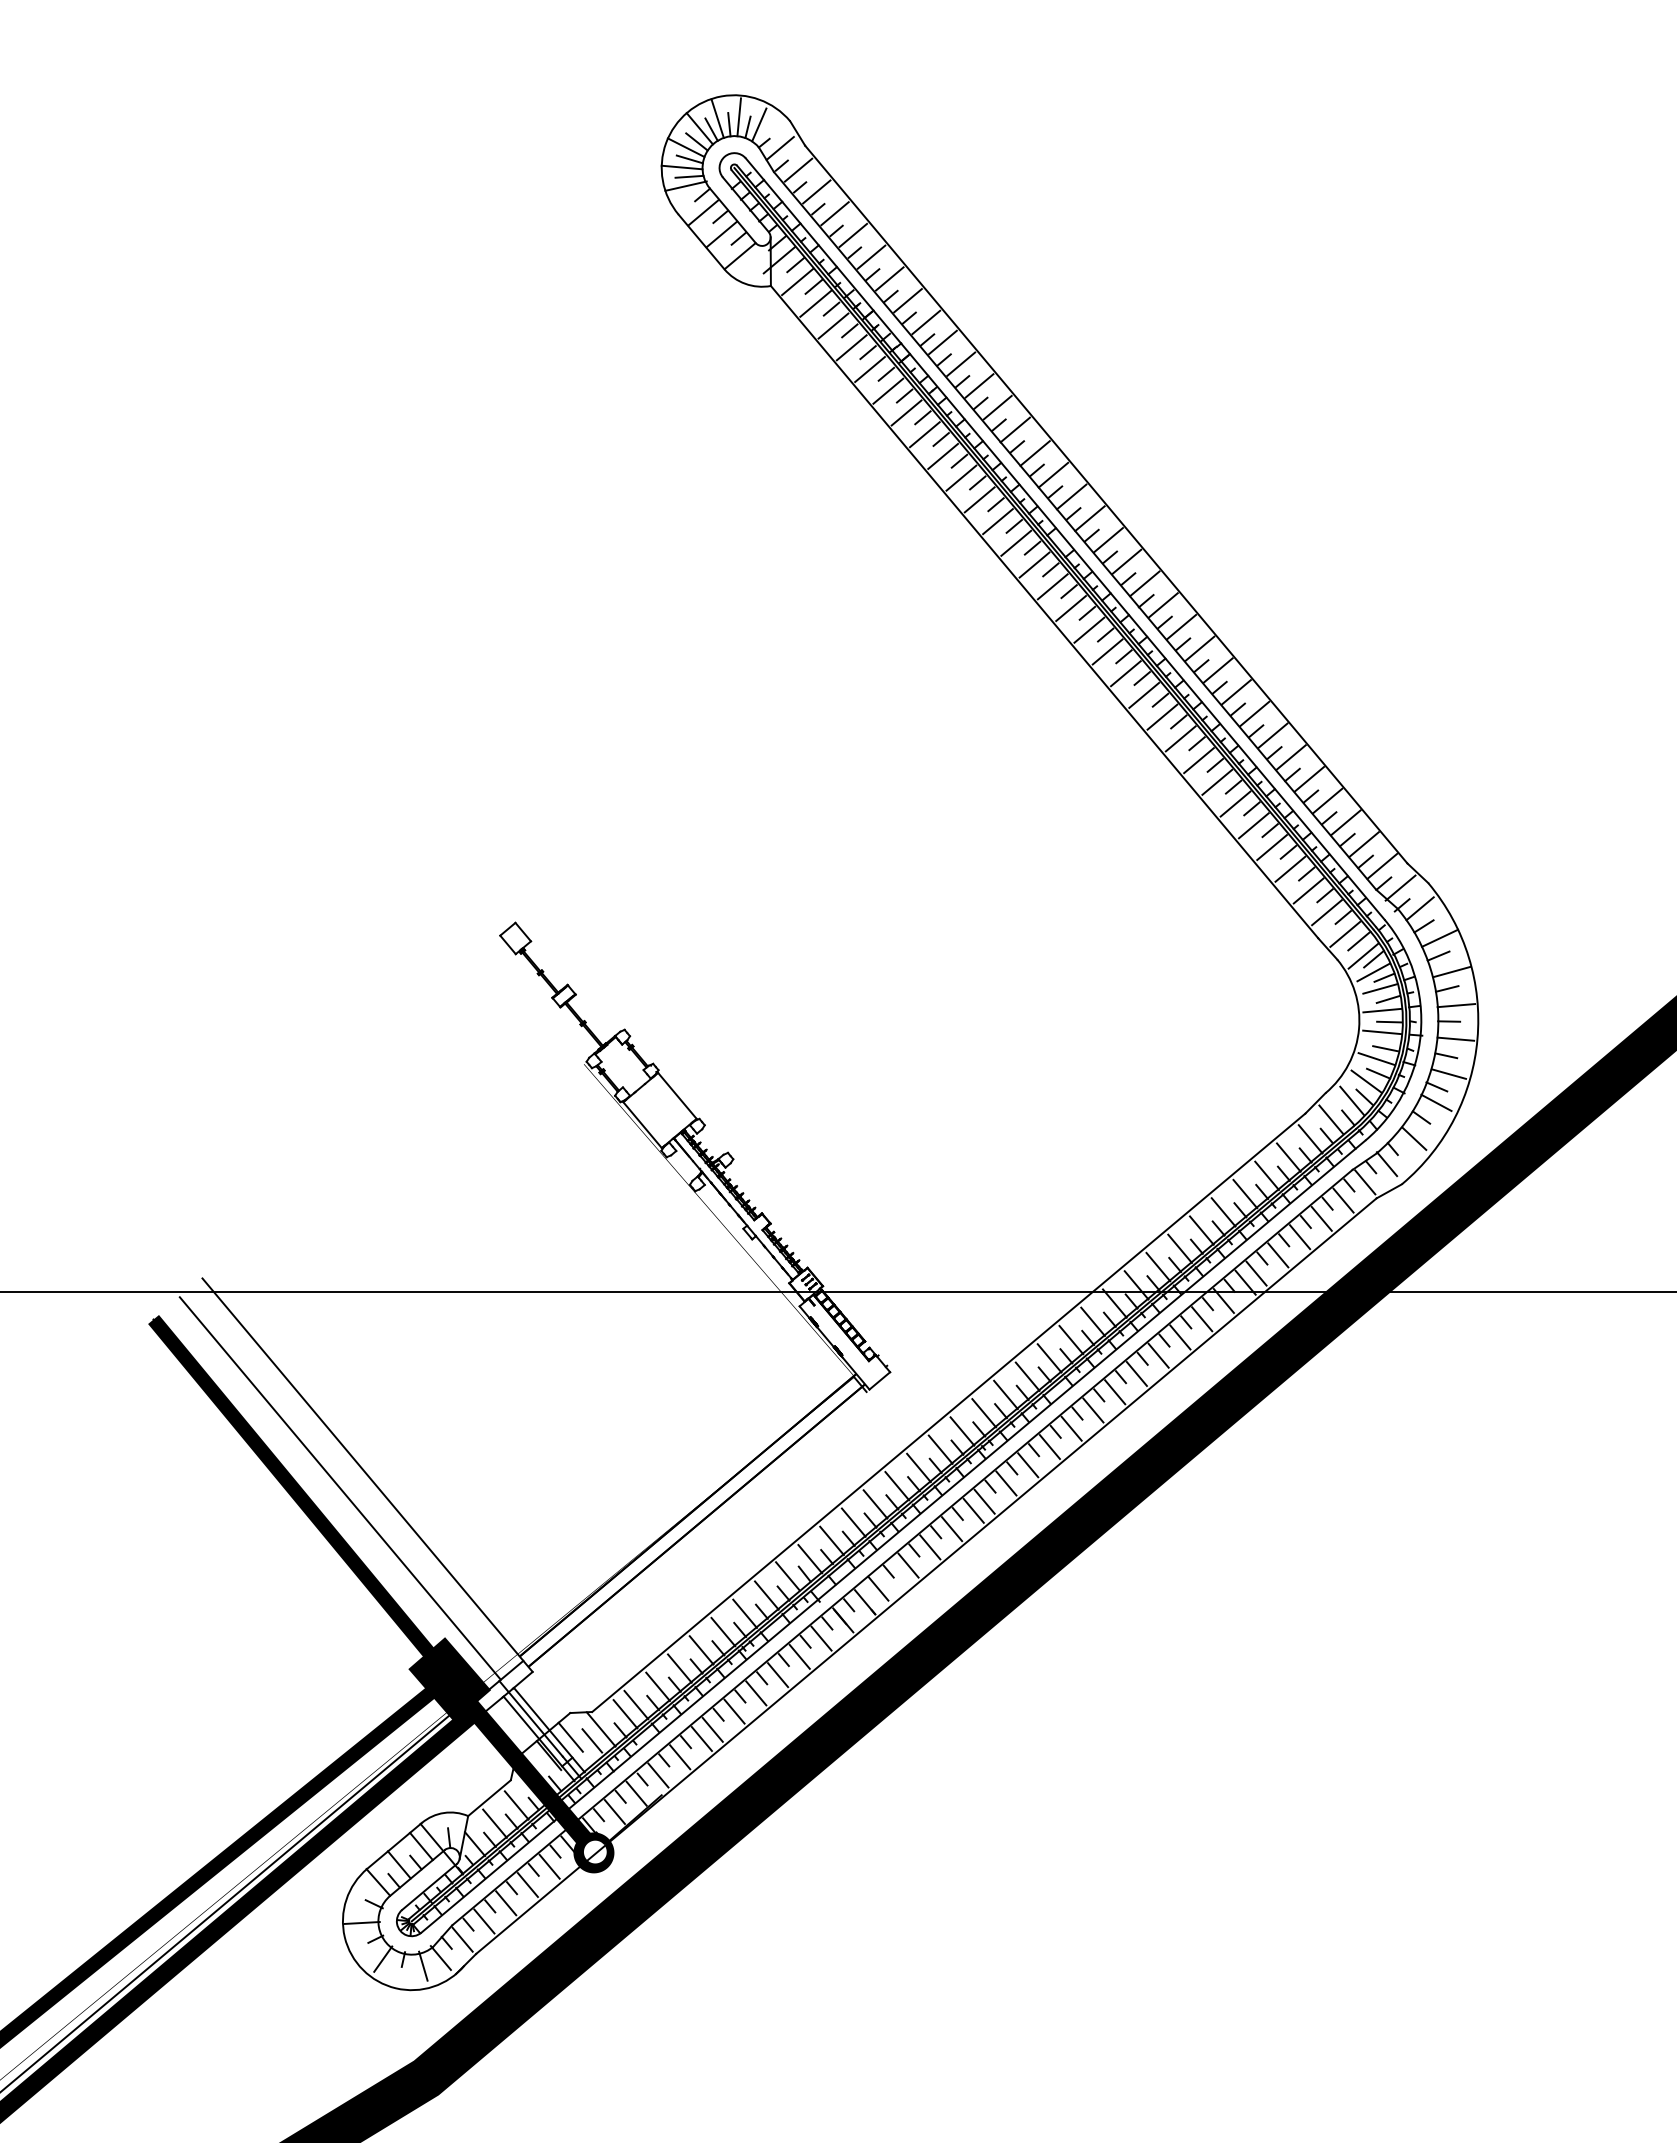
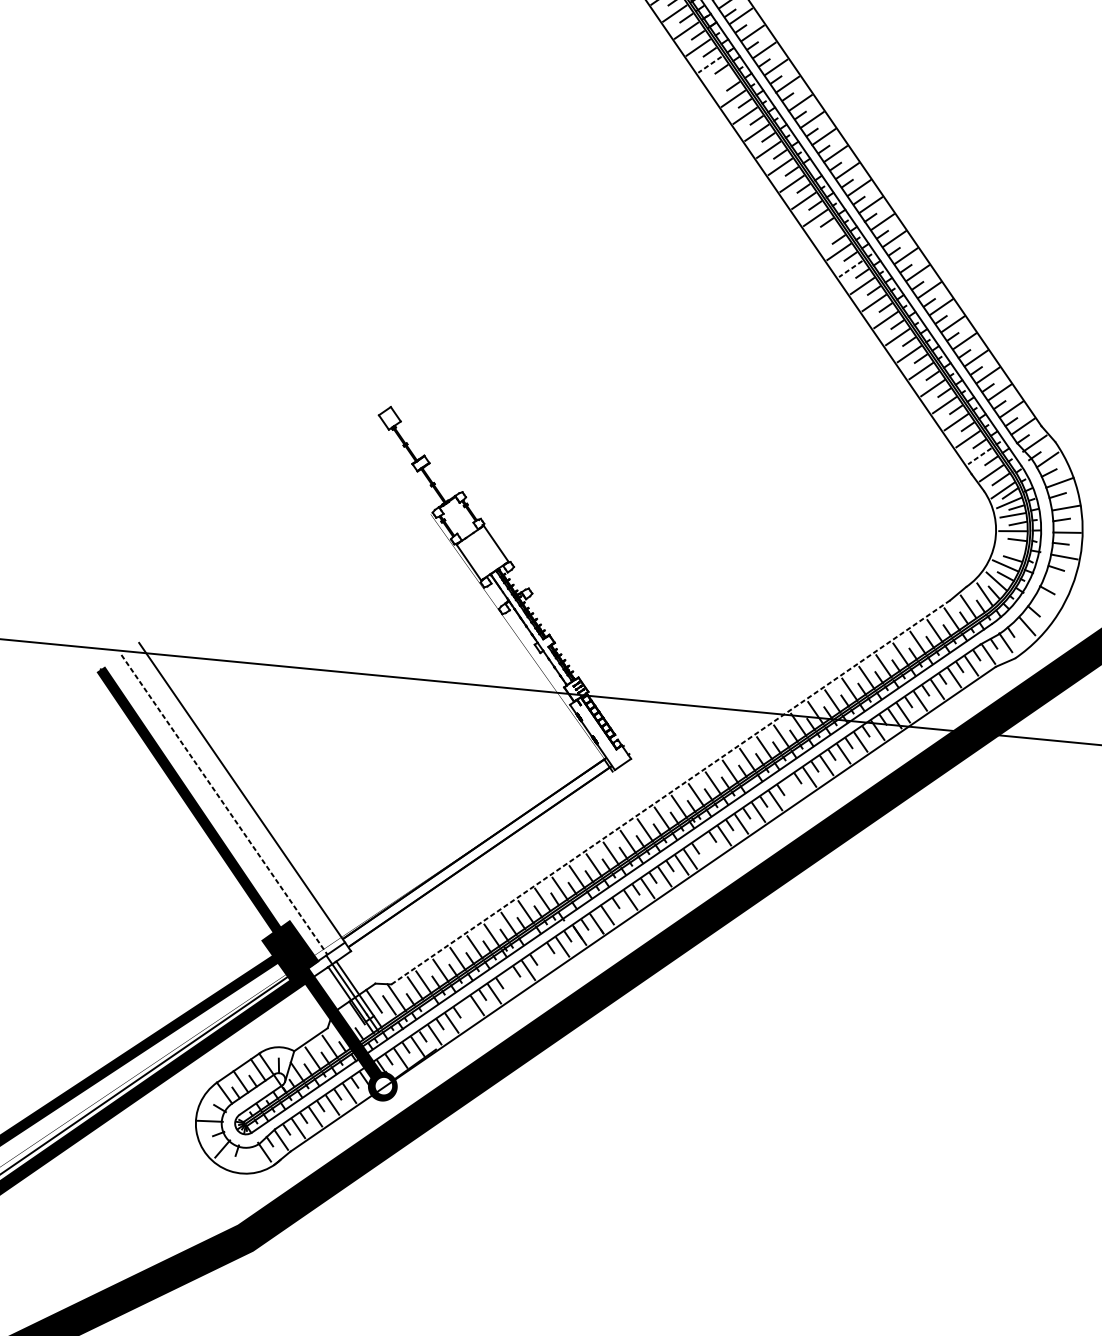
line: (906, 413) -> (709, 65), solid -> dashed
line: (924, 434) -> (721, 81), removed
line: (1089, 629) -> (827, 234), removed
line: (1125, 674) -> (850, 269), solid -> dashed
line: (1326, 913) -> (979, 456), solid -> dashed
line: (1382, 1032) -> (1011, 547), removed
line: (1448, 1073) -> (1056, 581), removed
line: (1436, 1102) -> (1045, 601), removed
line: (1115, 1392) -> (793, 789), removed
line: (948, 1412) -> (670, 792), solid -> dashed
line: (1006, 1483) -> (707, 847), removed
line: (340, 1488) -> (224, 804), solid -> dashed
line: (799, 1656) -> (545, 958), removed
line: (756, 1693) -> (511, 982), removed
line: (701, 1738) -> (468, 1011), removed
line: (423, 1965) -> (251, 1156), removed

